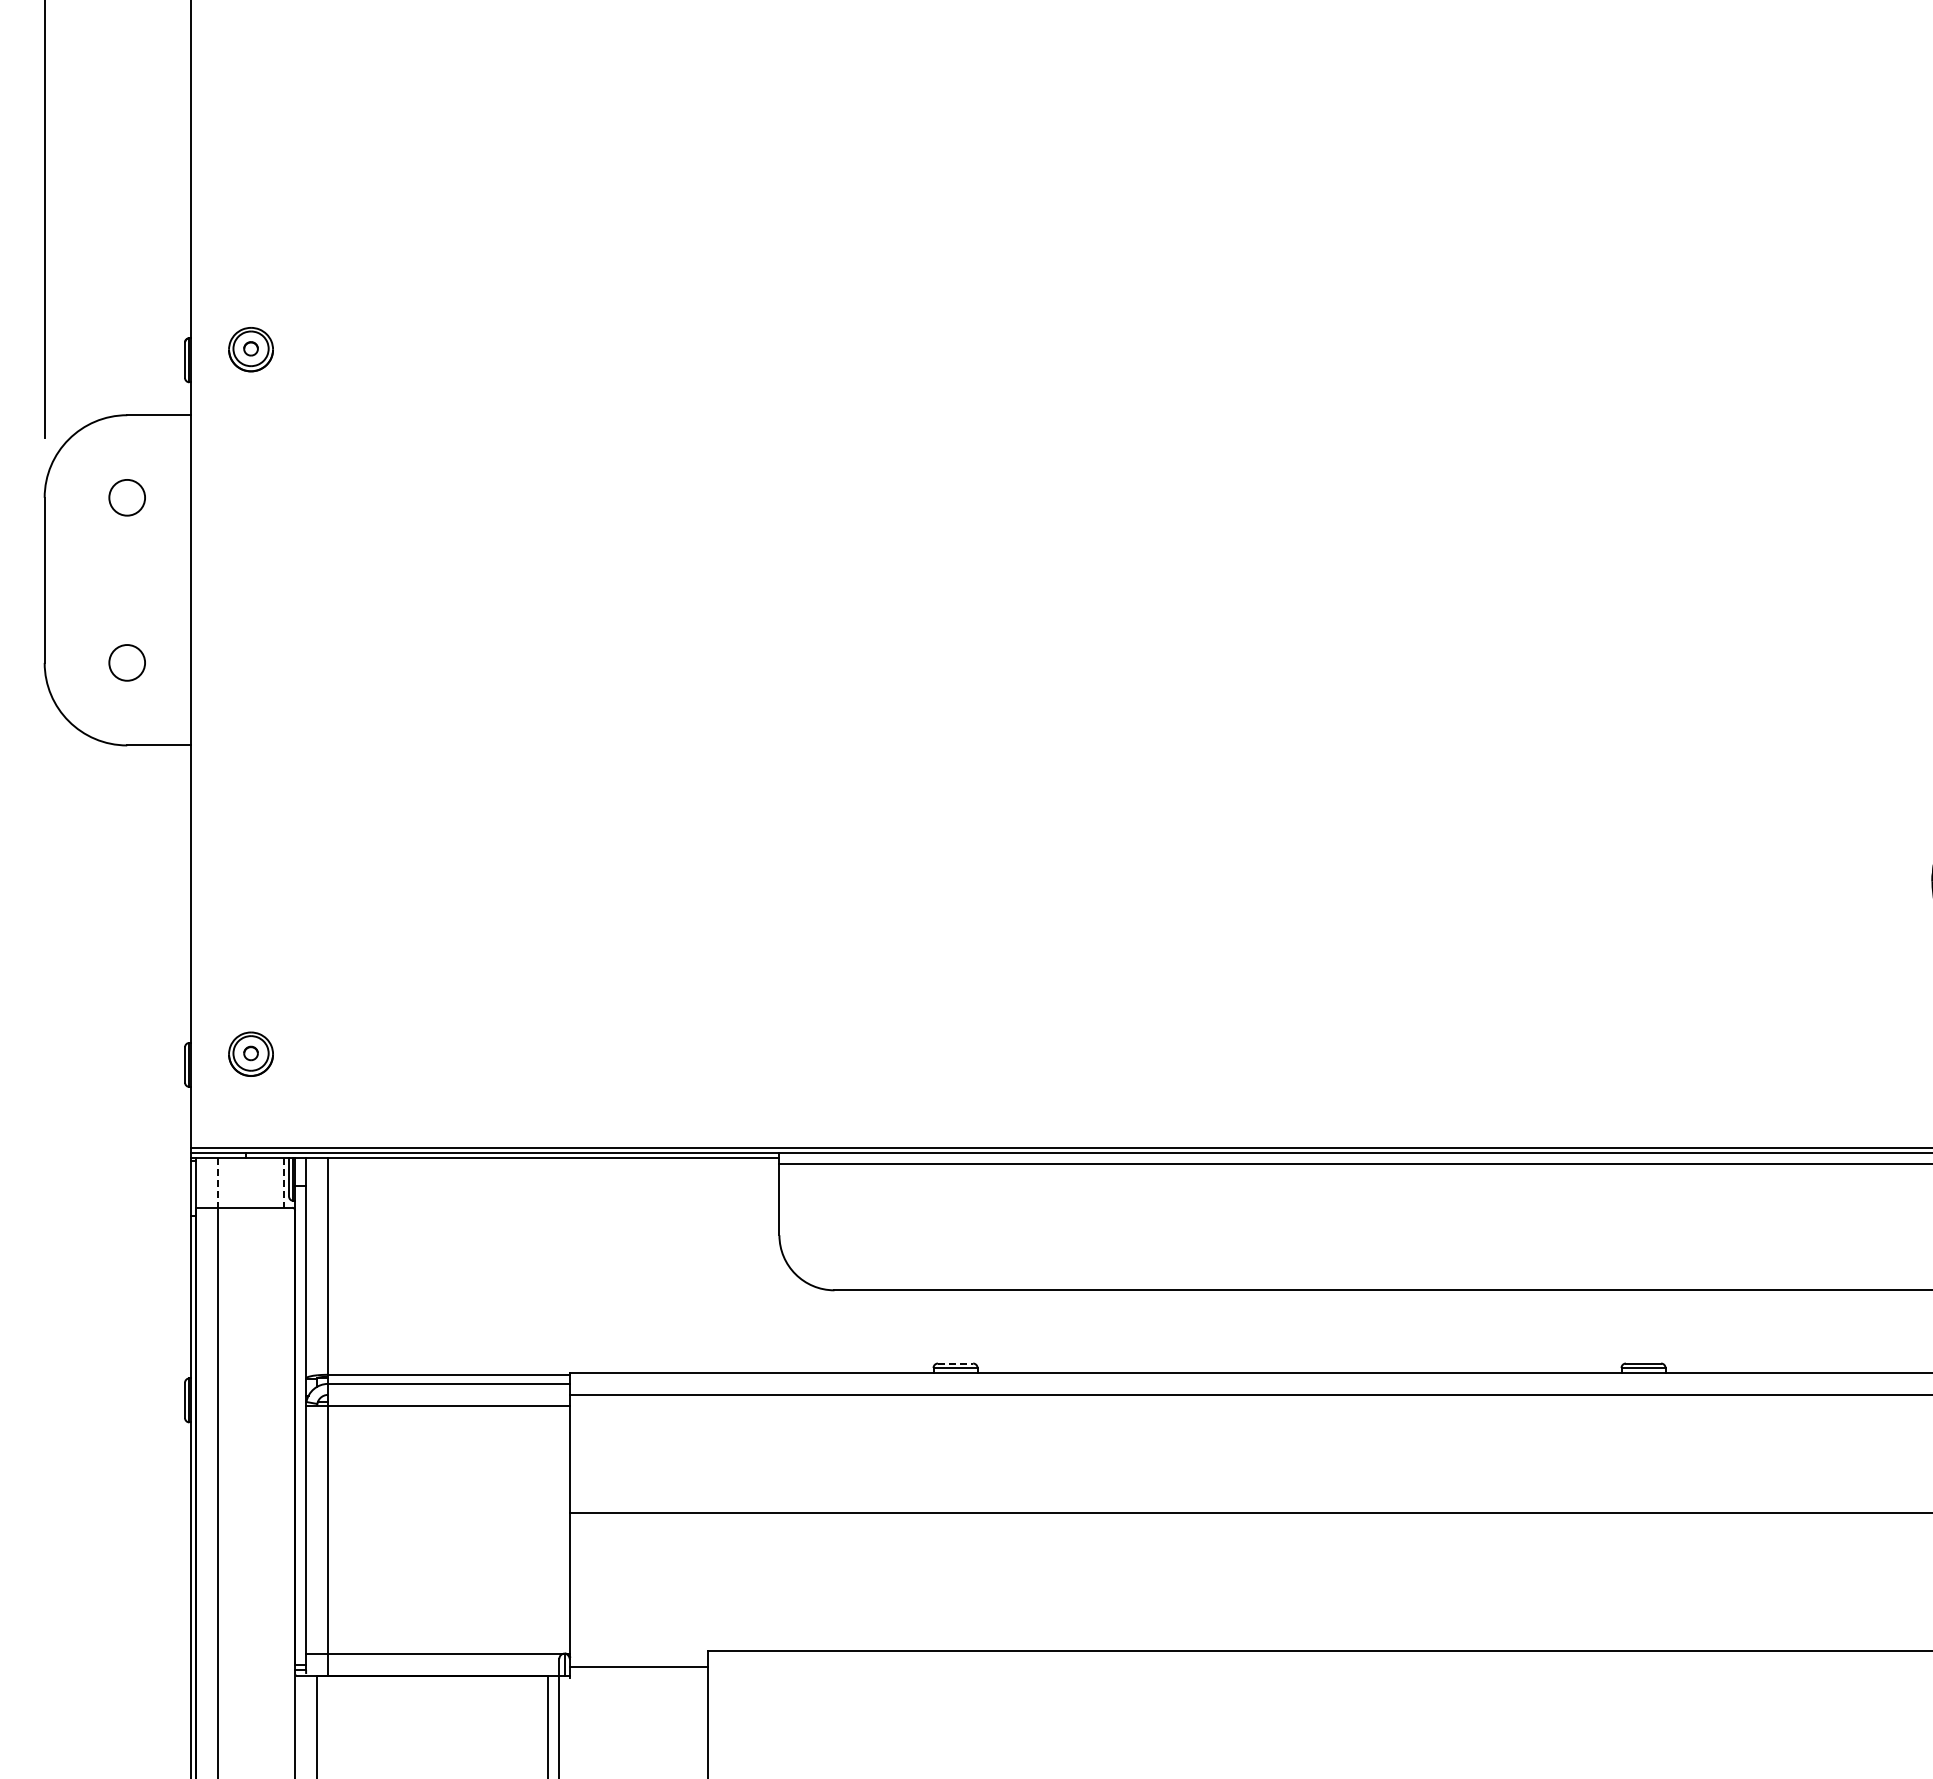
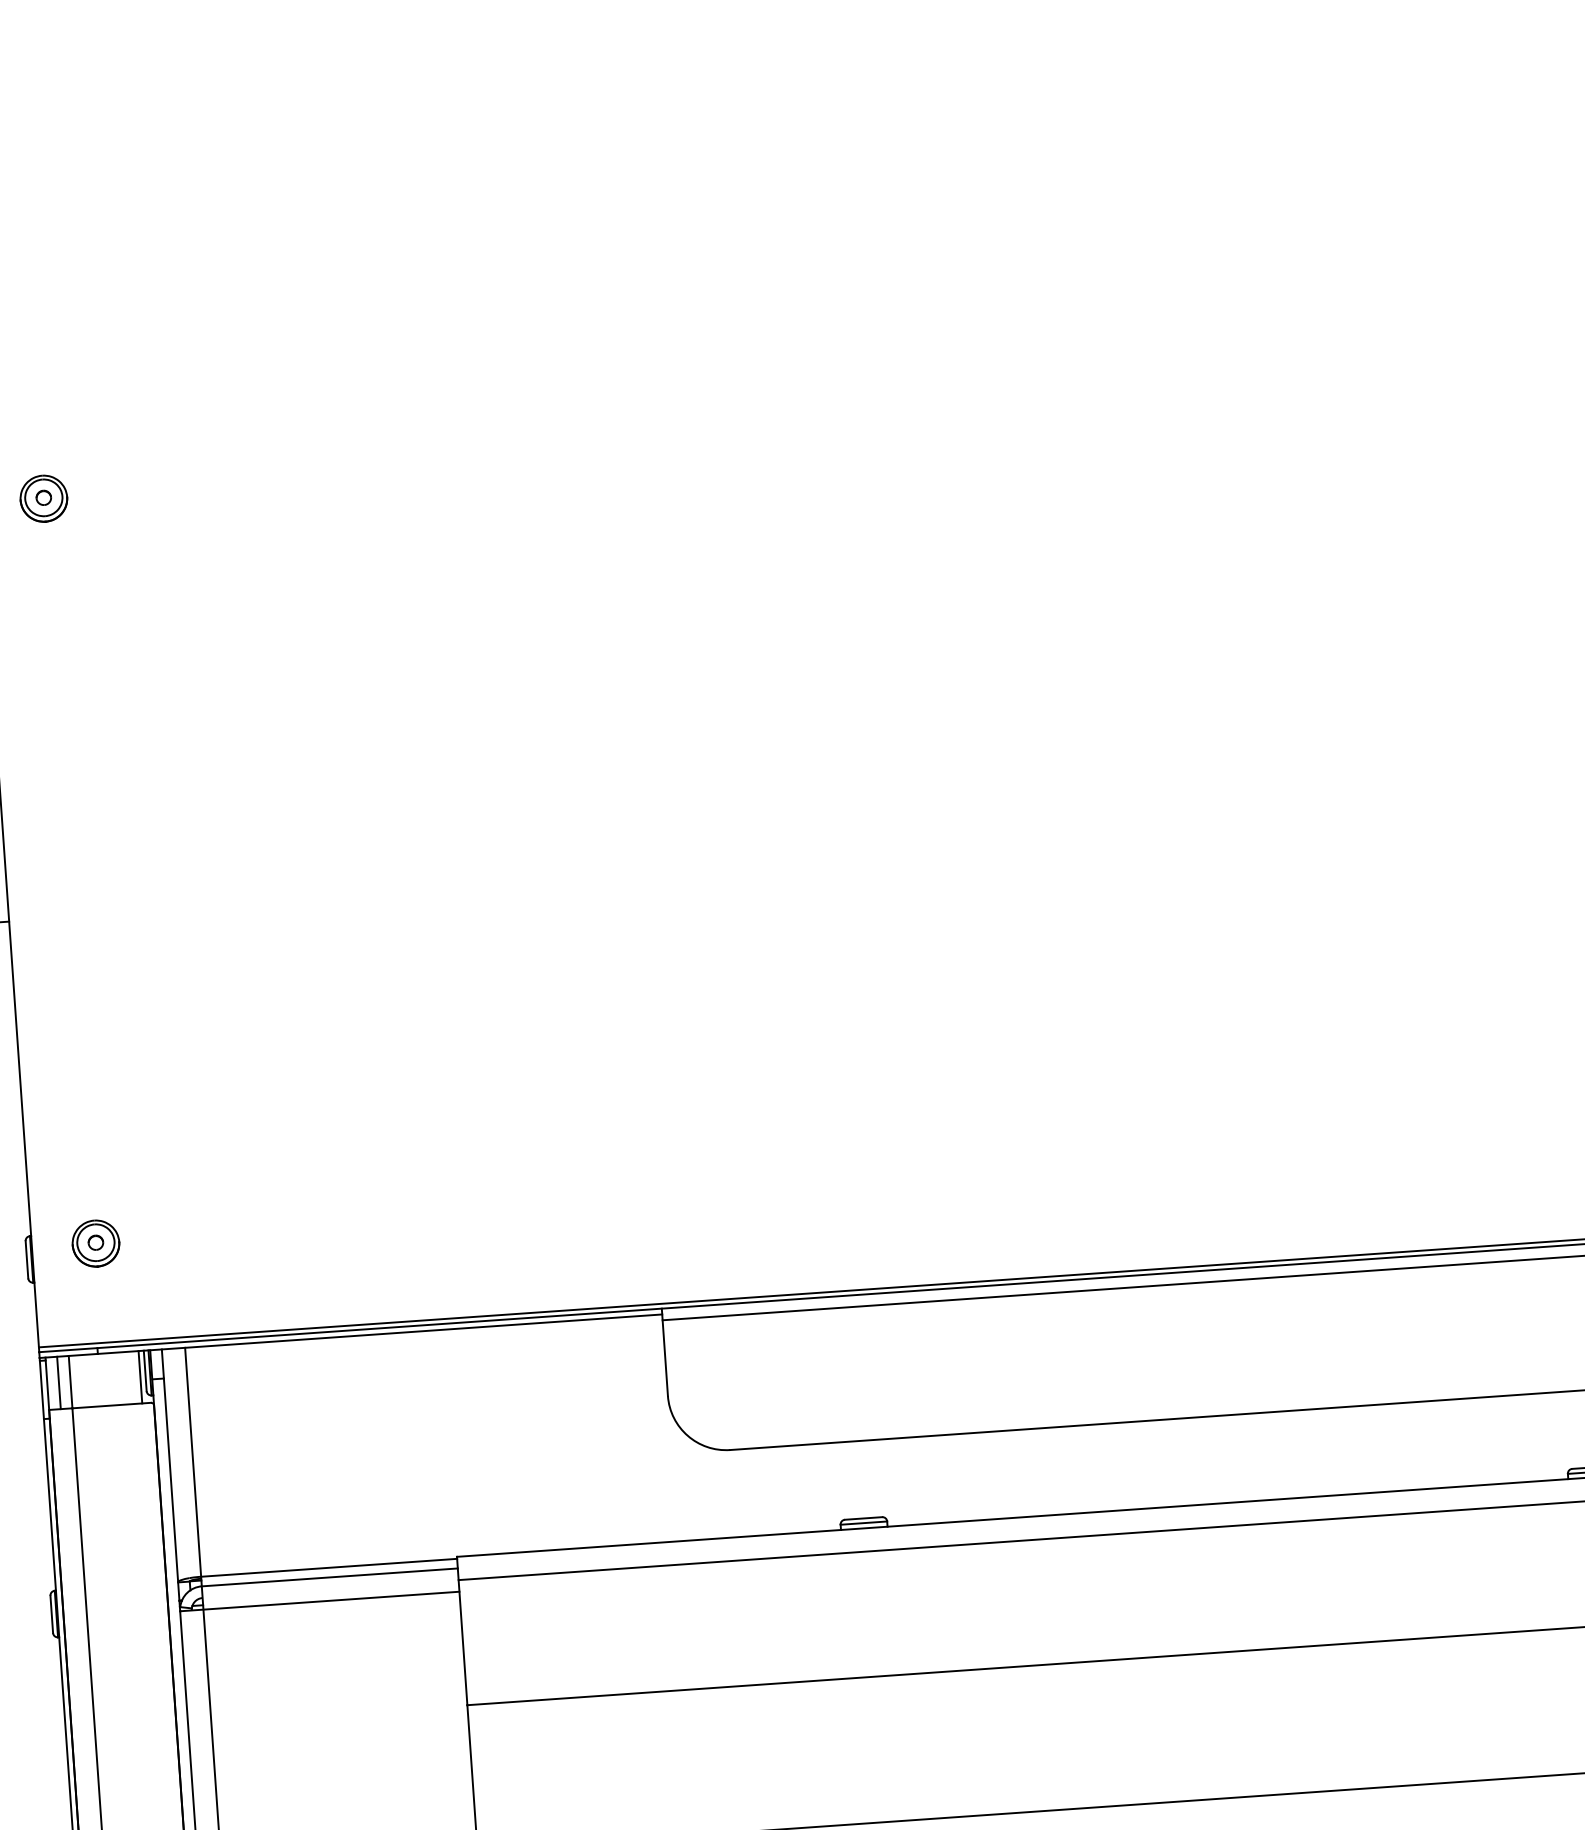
line: (207, 1182) -> (59, 1382), added
line: (218, 1183) -> (71, 1382), dashed -> solid
line: (284, 1183) -> (140, 1377), dashed -> solid
line: (955, 1363) -> (863, 1518), dashed -> solid

